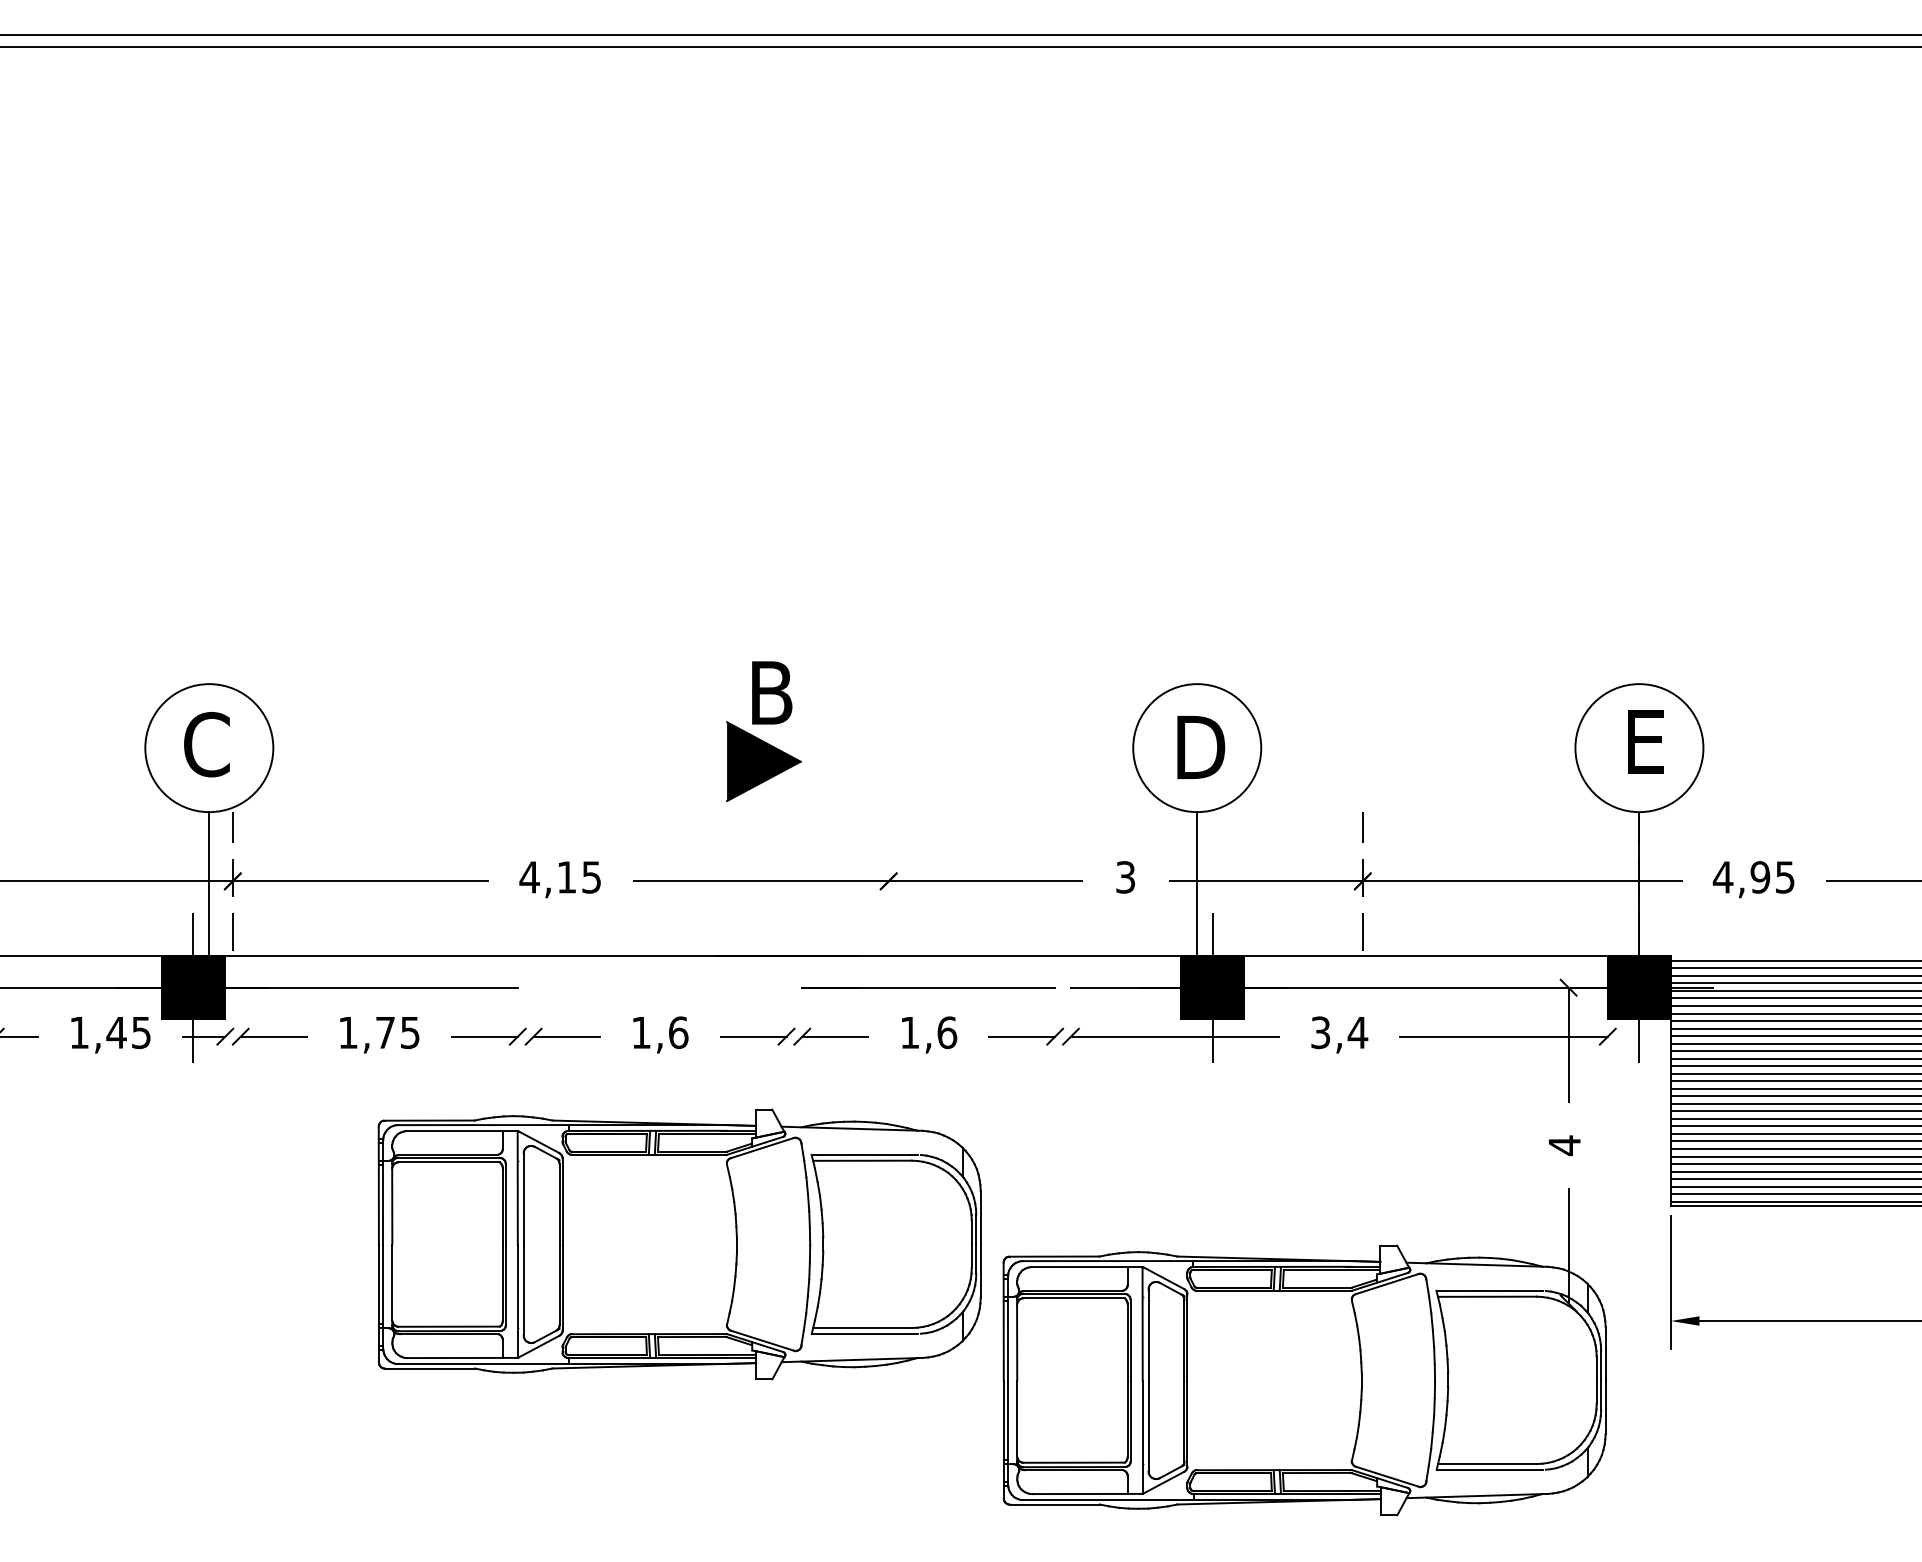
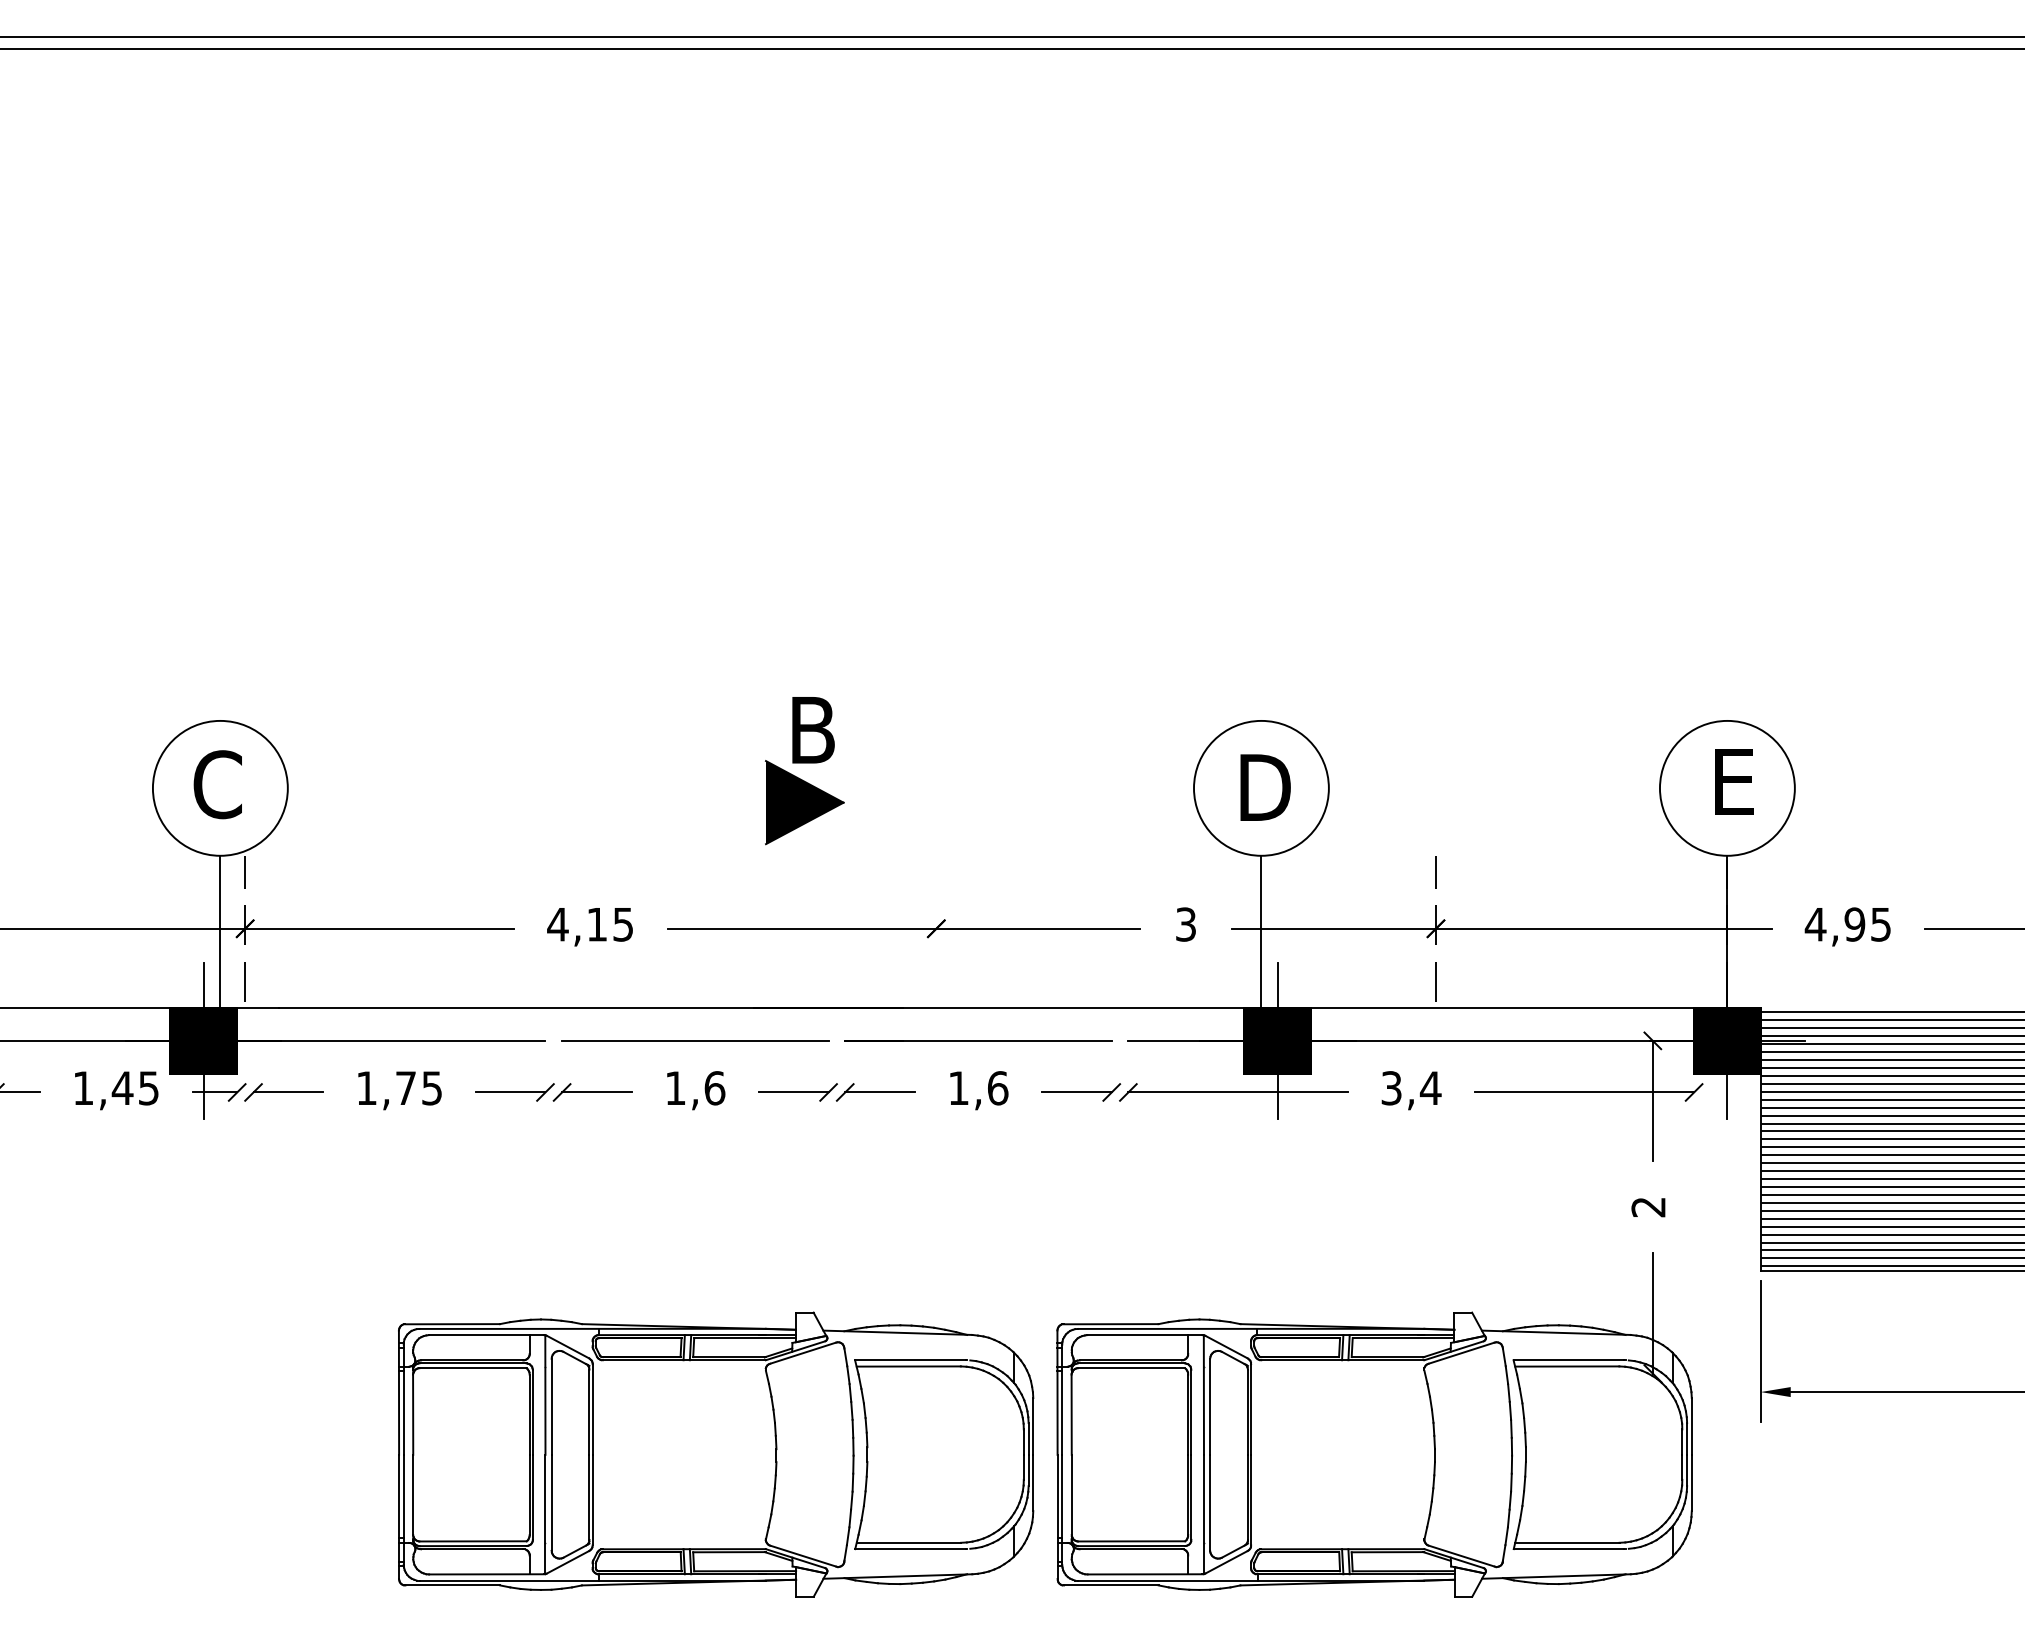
line: (659, 987) -> (694, 1040), added
text: (1564, 1145) -> (1648, 1207), 4 -> 2
part: (679, 1244) -> (715, 1454), moved

